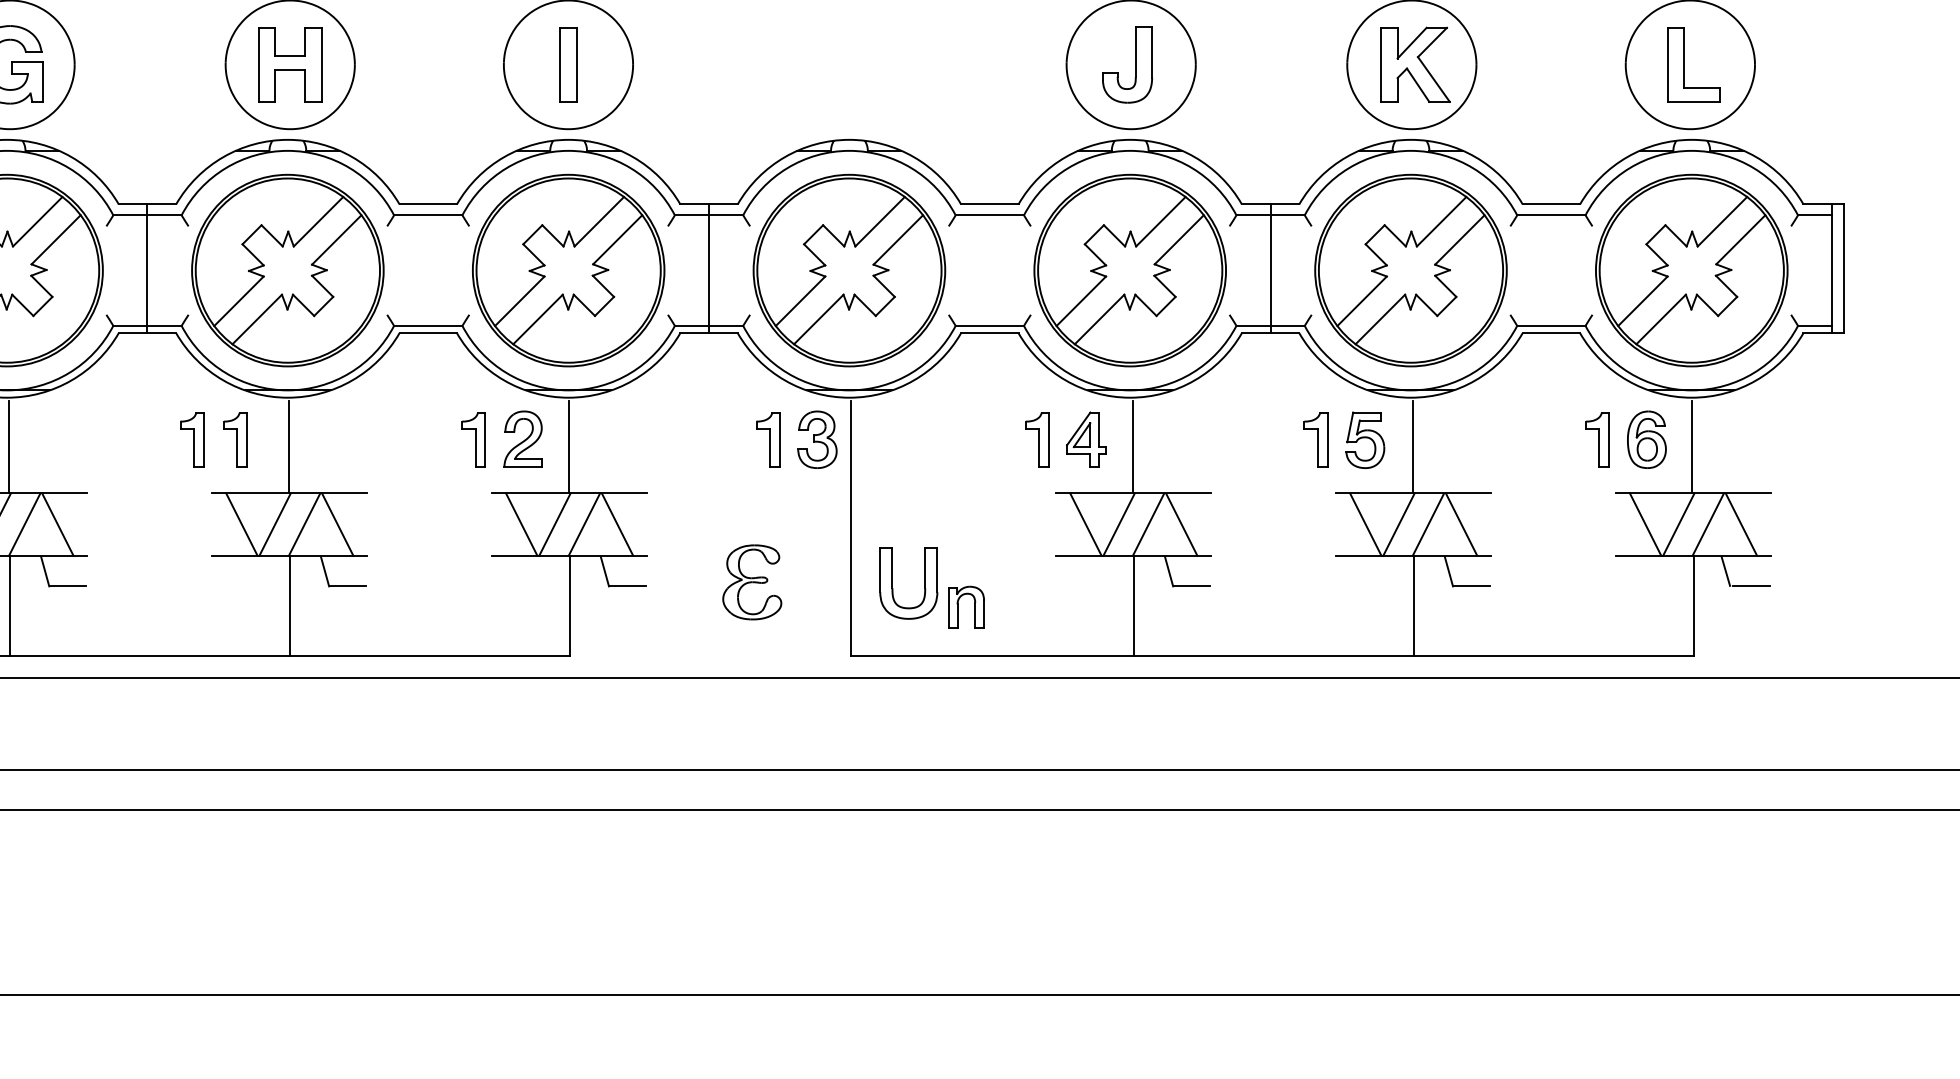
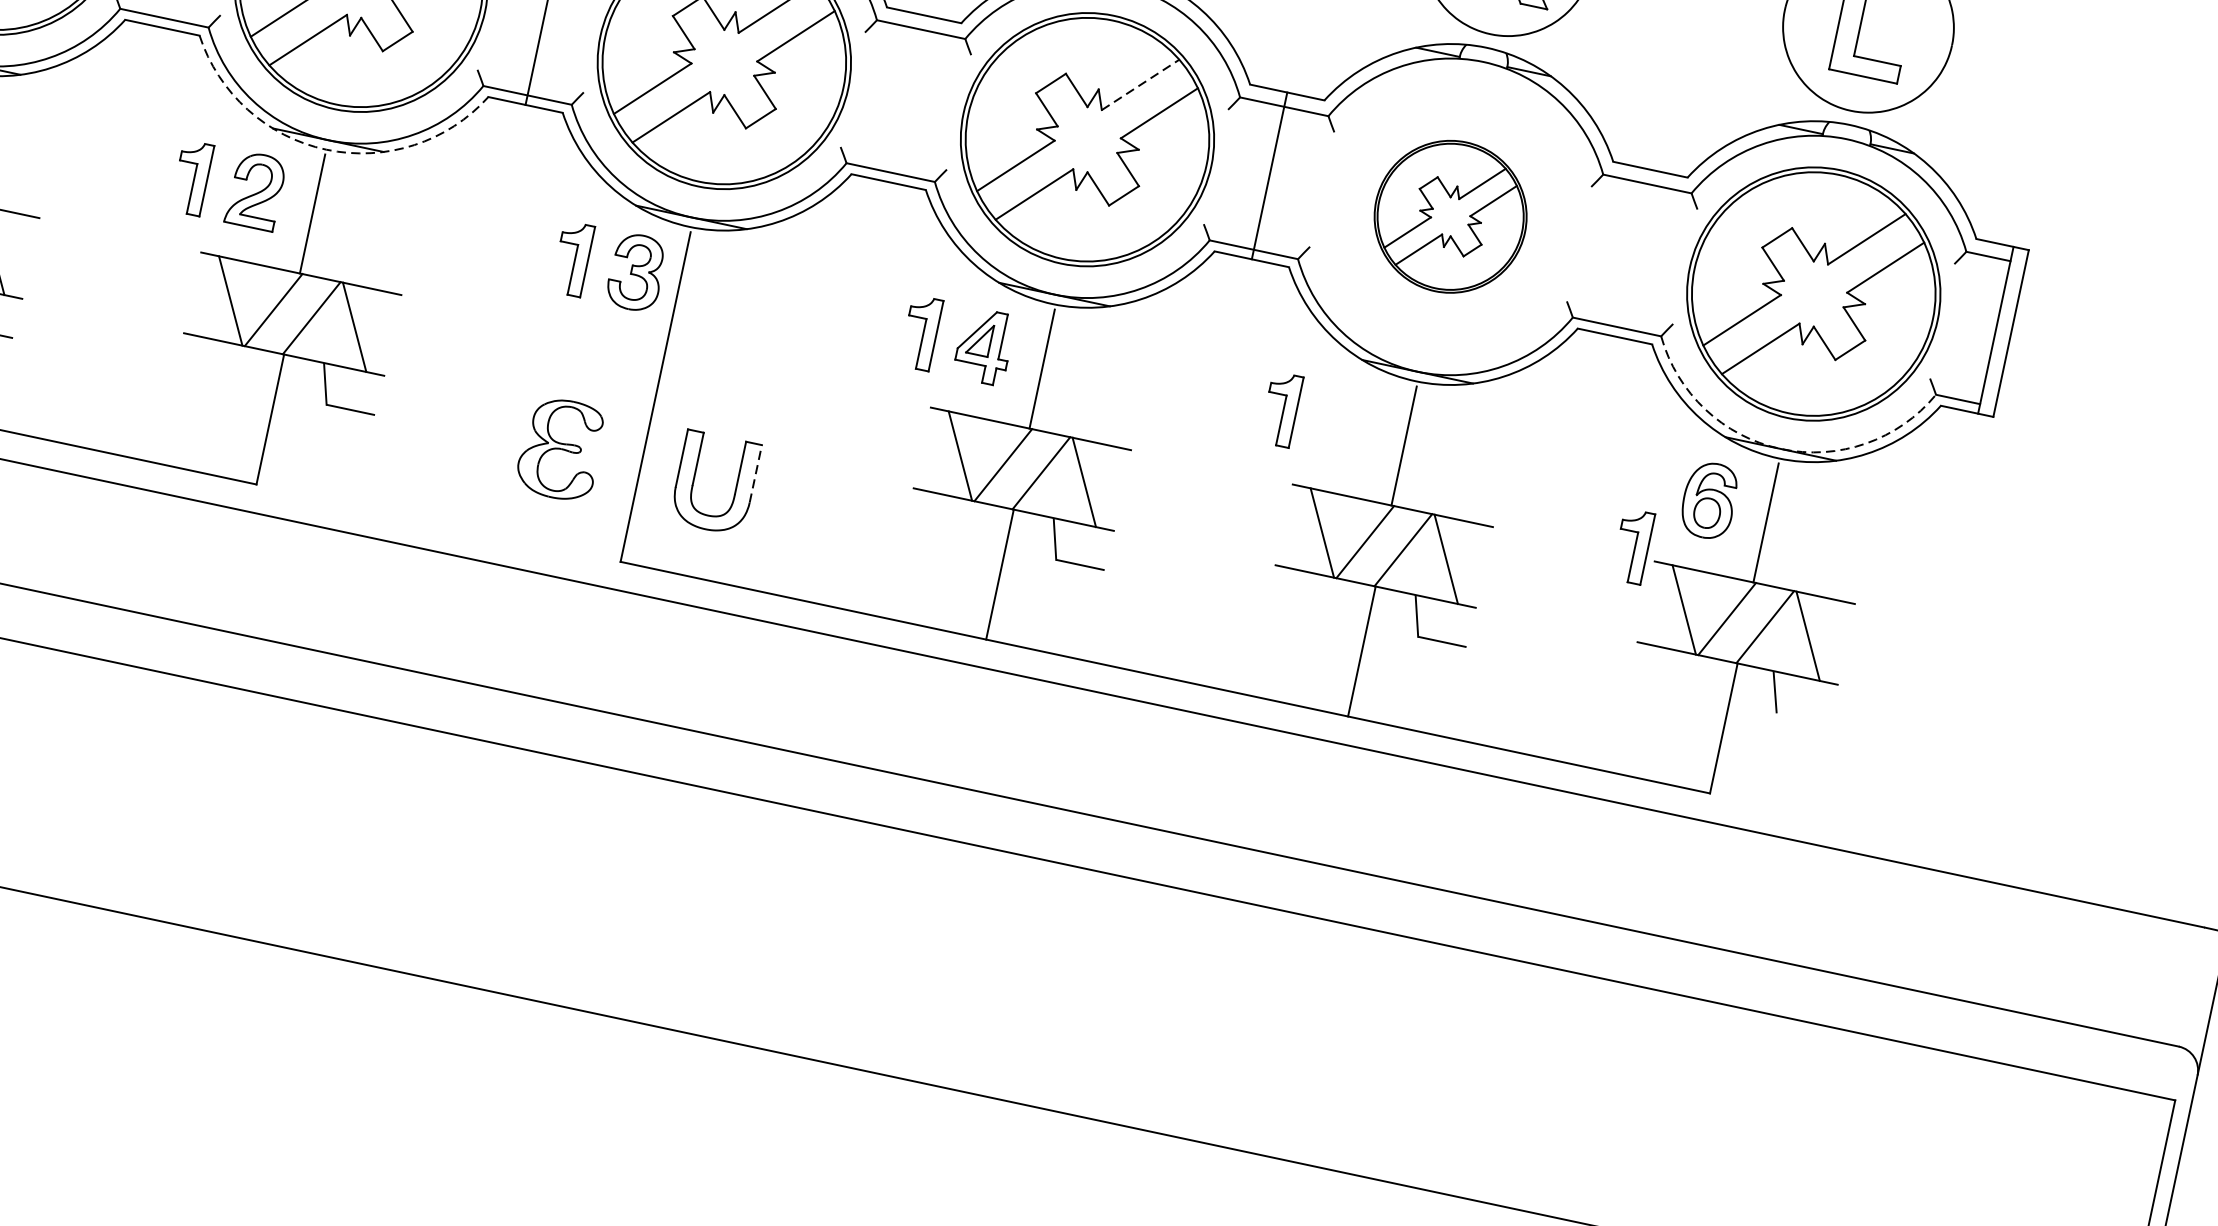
line: (1160, 221) -> (1140, 84), solid -> dashed
part: (1410, 270) -> (1450, 216), size x0.6
arc: (1691, 390) -> (1780, 449), solid -> dashed
arc: (568, 397) -> (326, 149), solid -> dashed
part: (1365, 439) -> (1345, 422), removed
part: (1597, 439) -> (1632, 546), moved
line: (937, 569) -> (756, 473), solid -> dashed
part: (752, 582) -> (561, 449), moved
line: (1751, 586) -> (1804, 719), removed
part: (958, 606) -> (773, 526), removed

